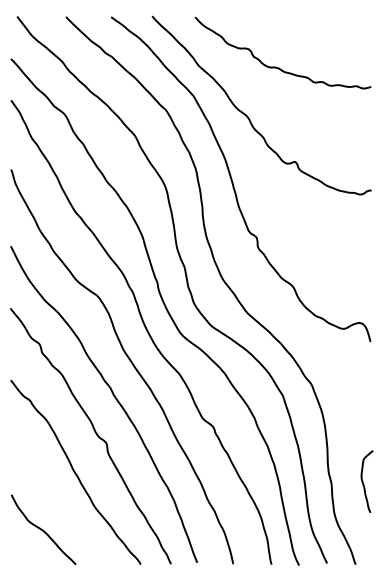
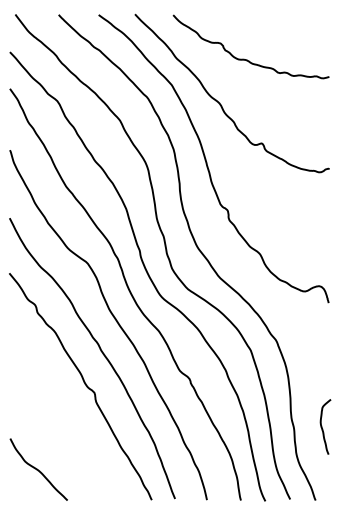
curve: (75, 471) -> (67, 417), removed

